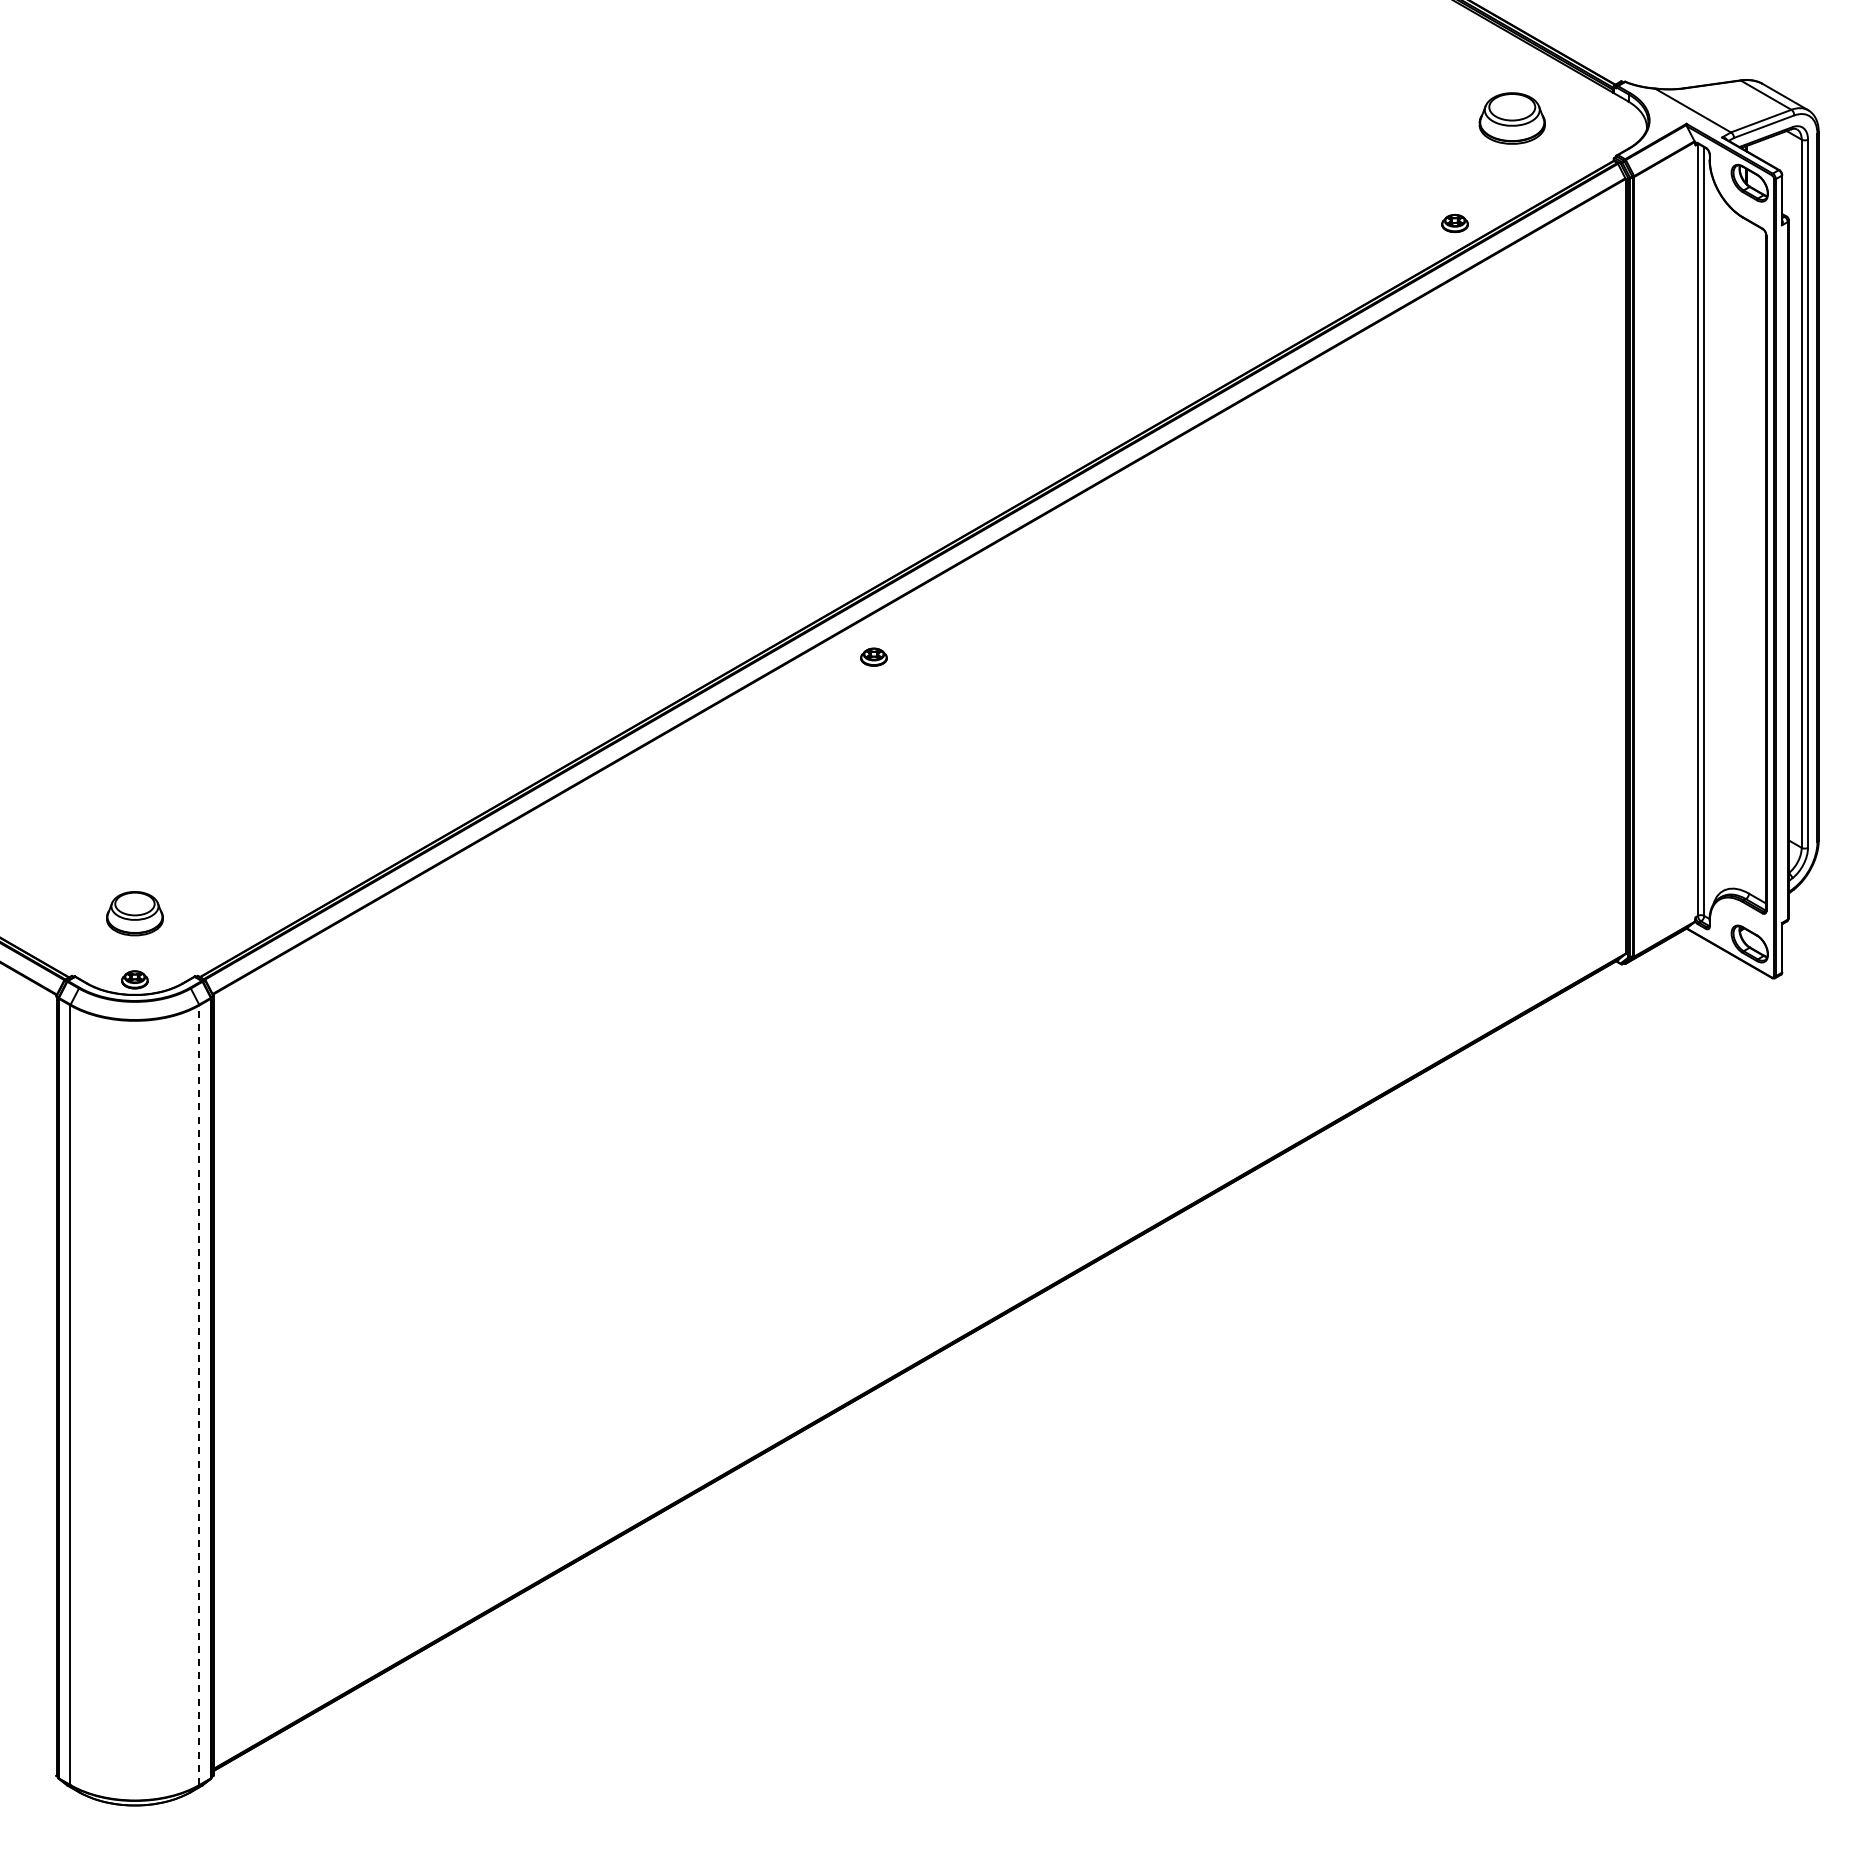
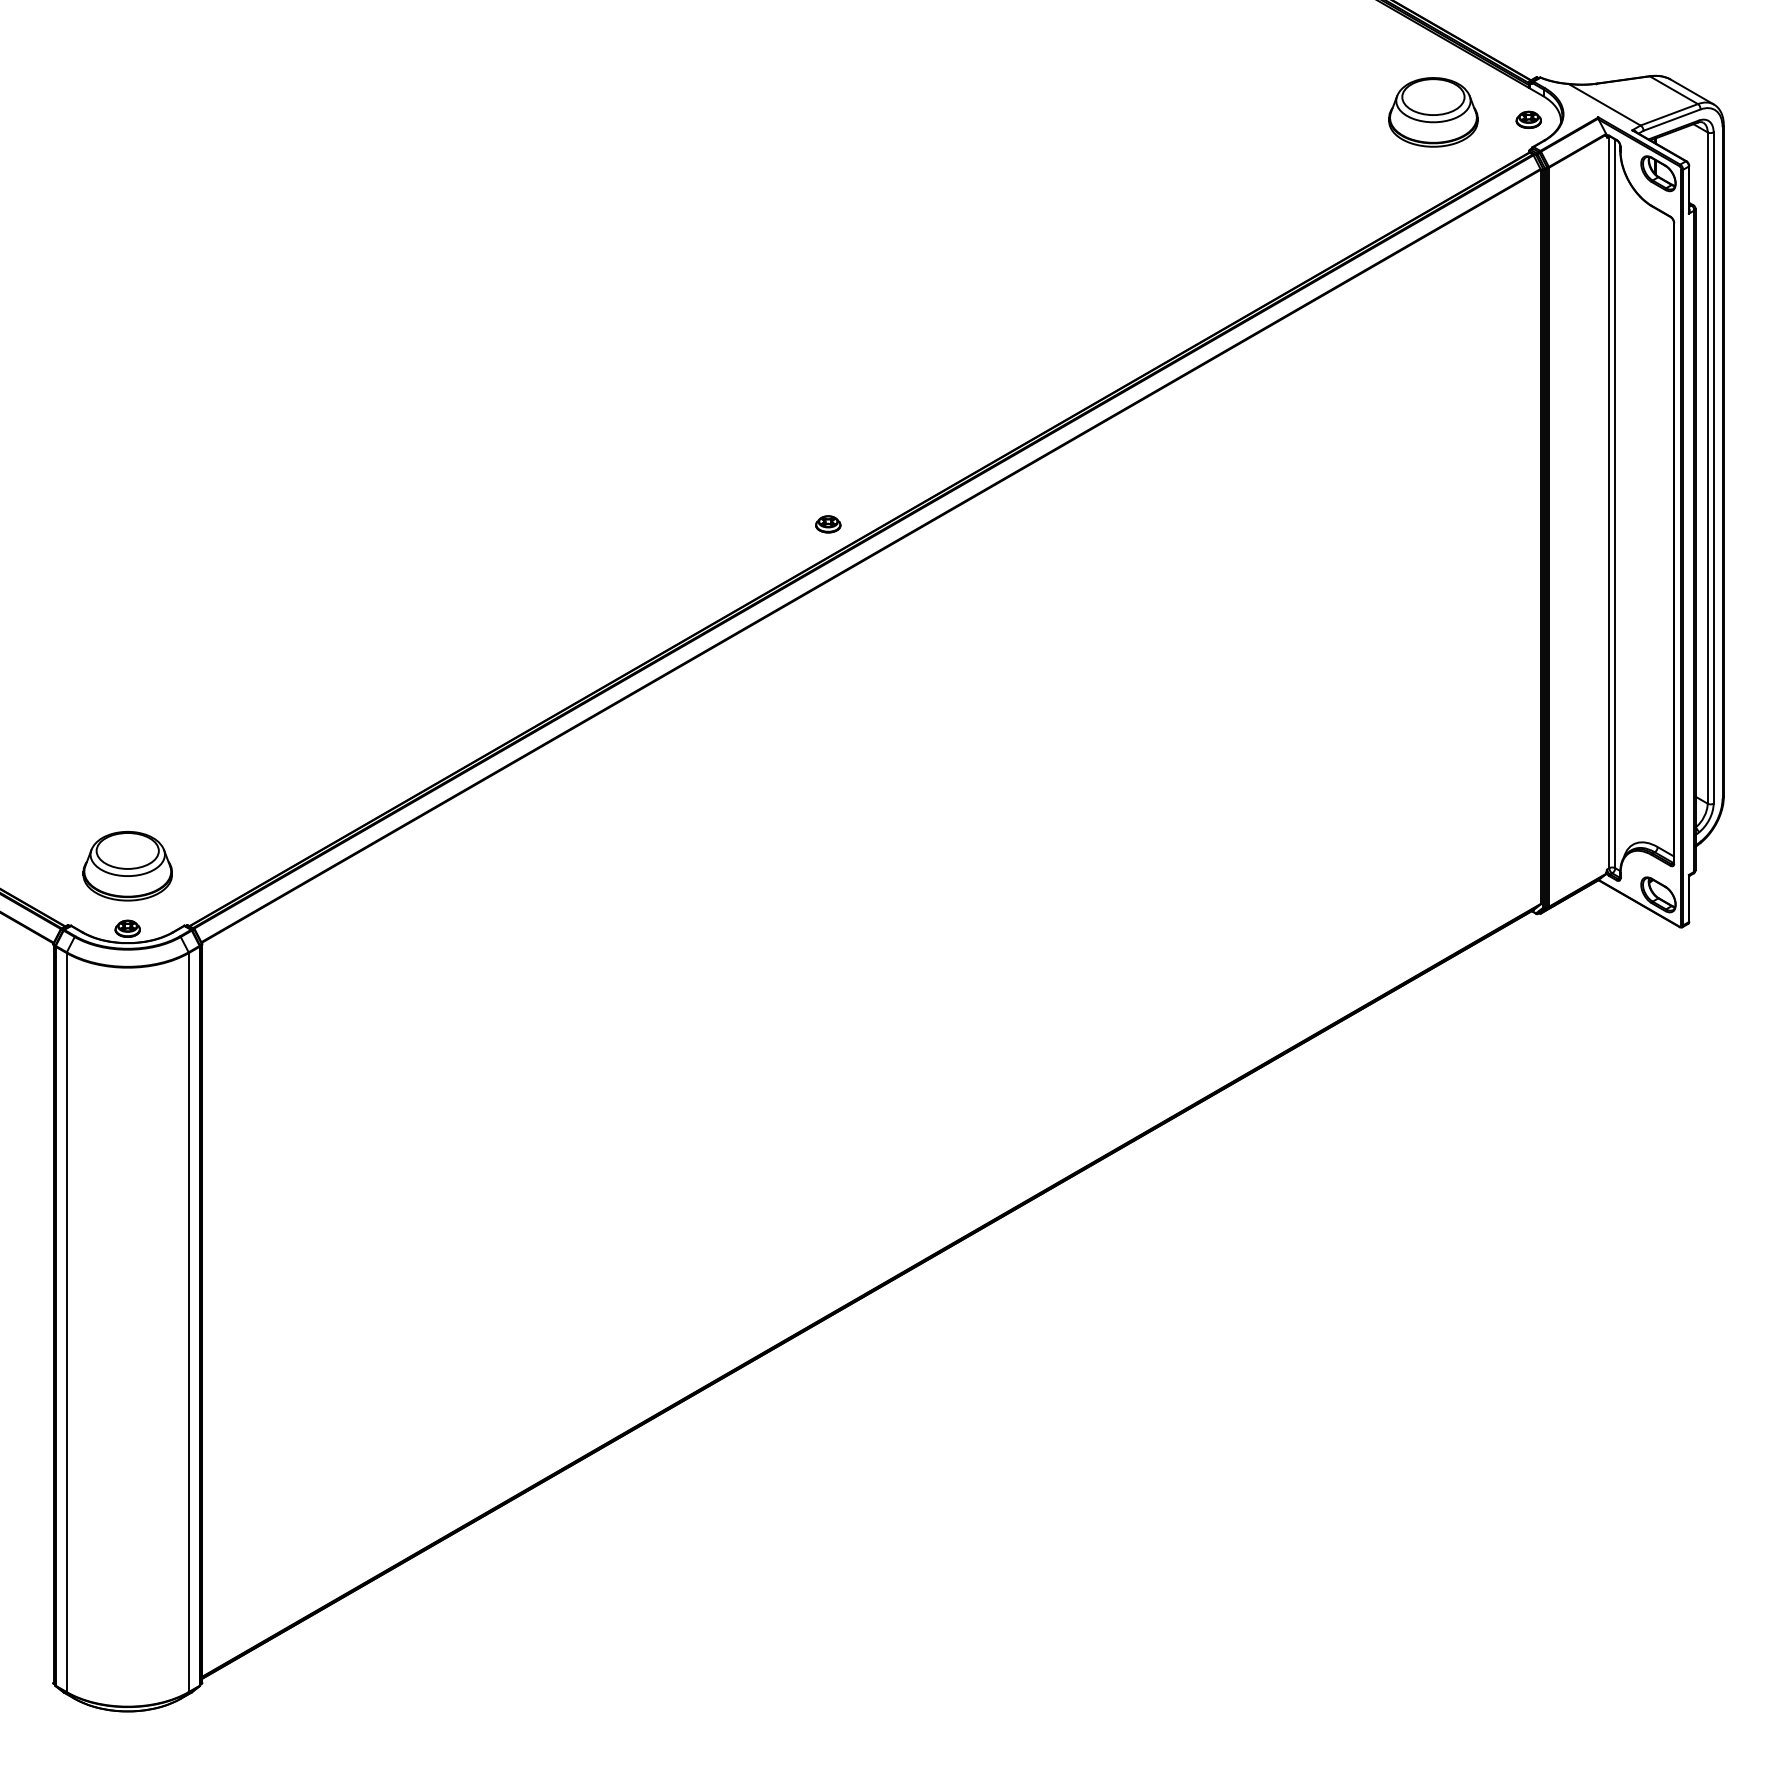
part: (1511, 118) -> (1432, 112), size x1.43
part: (1454, 223) -> (1528, 119), moved
part: (873, 656) -> (827, 523), moved
part: (134, 913) -> (127, 865), size x1.67
line: (199, 1395) -> (188, 1322), dashed -> solid

